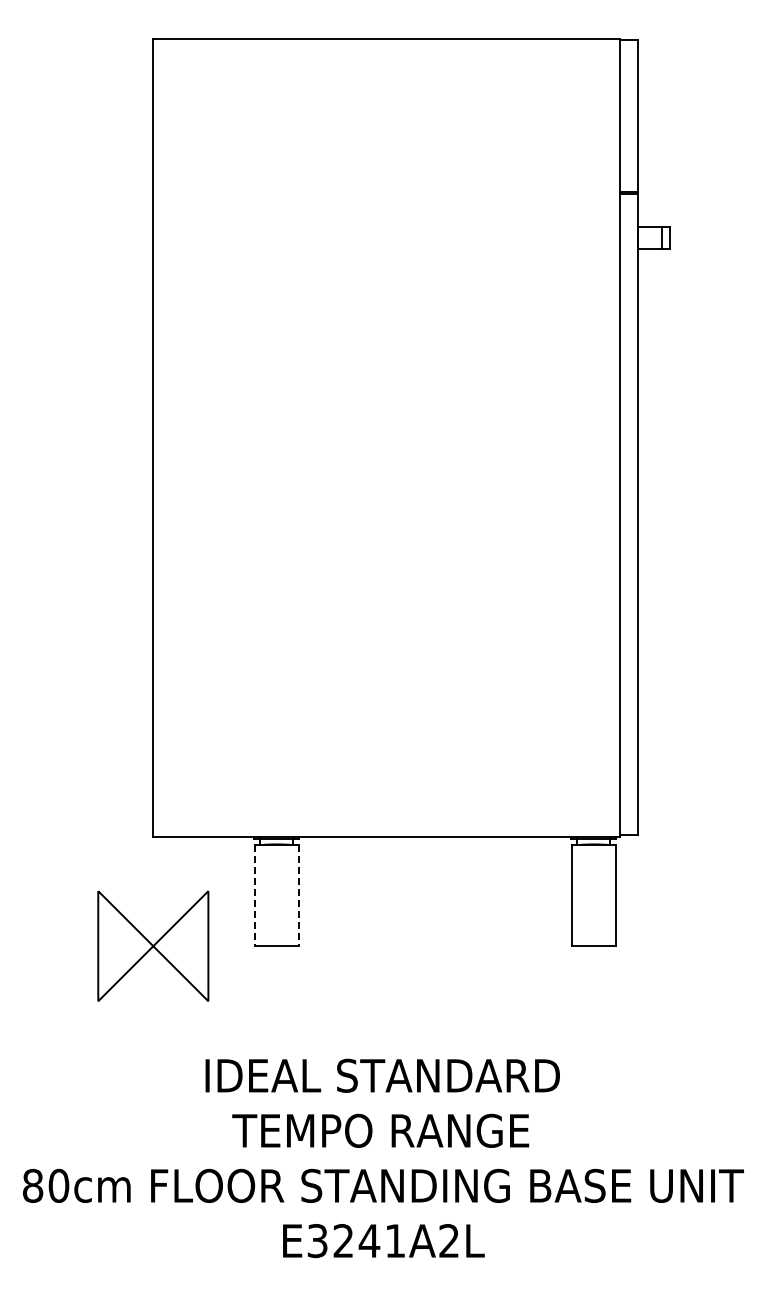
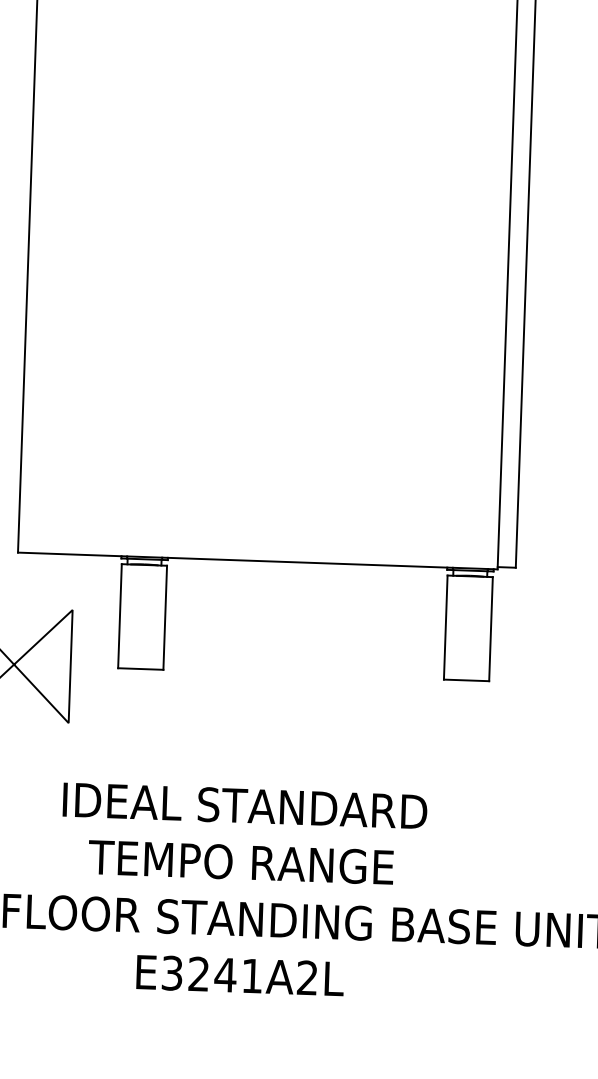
line: (254, 895) -> (119, 616), dashed -> solid
line: (298, 895) -> (165, 617), dashed -> solid

